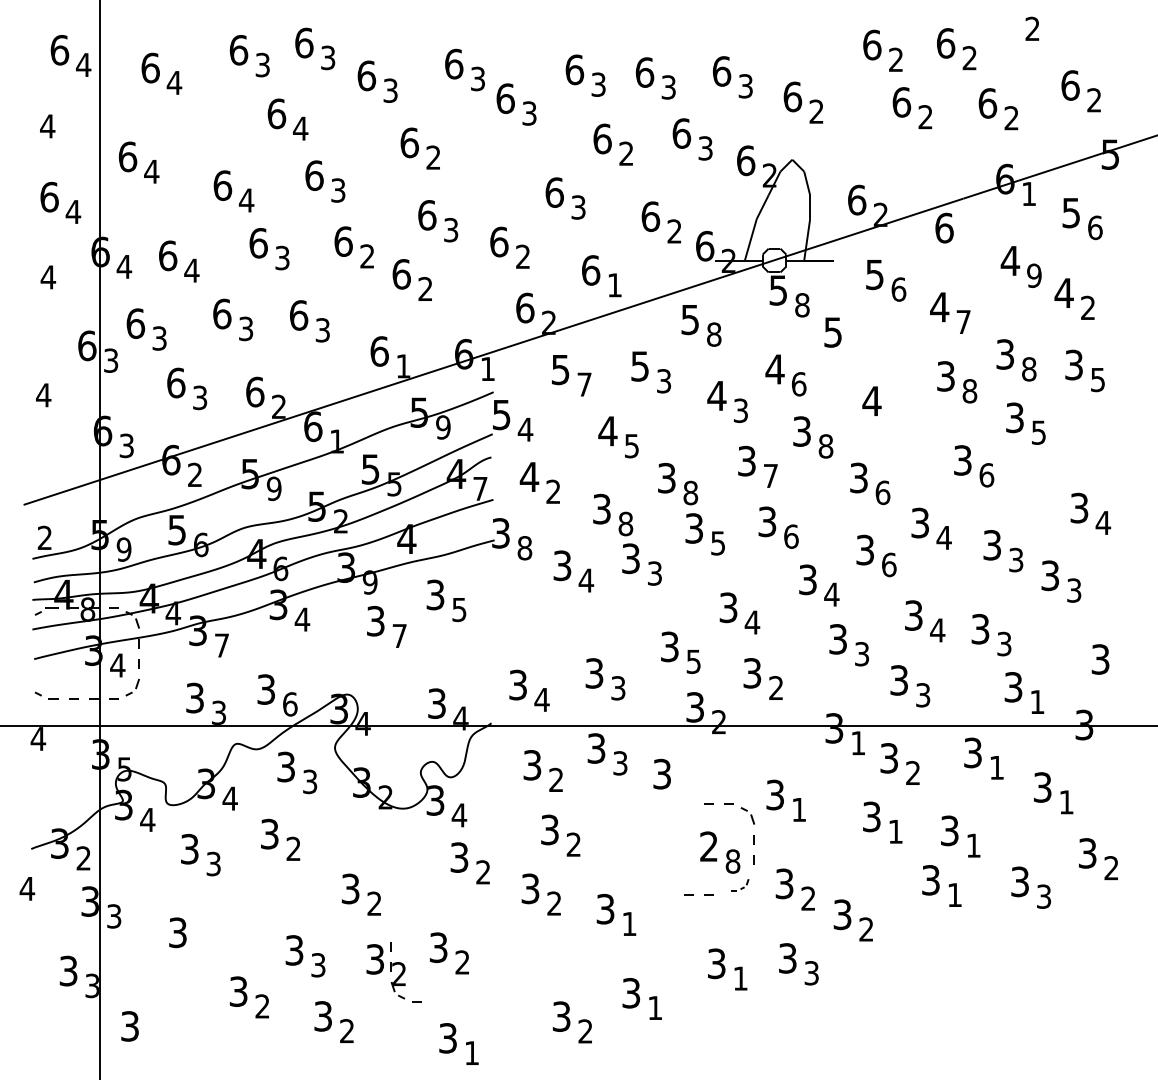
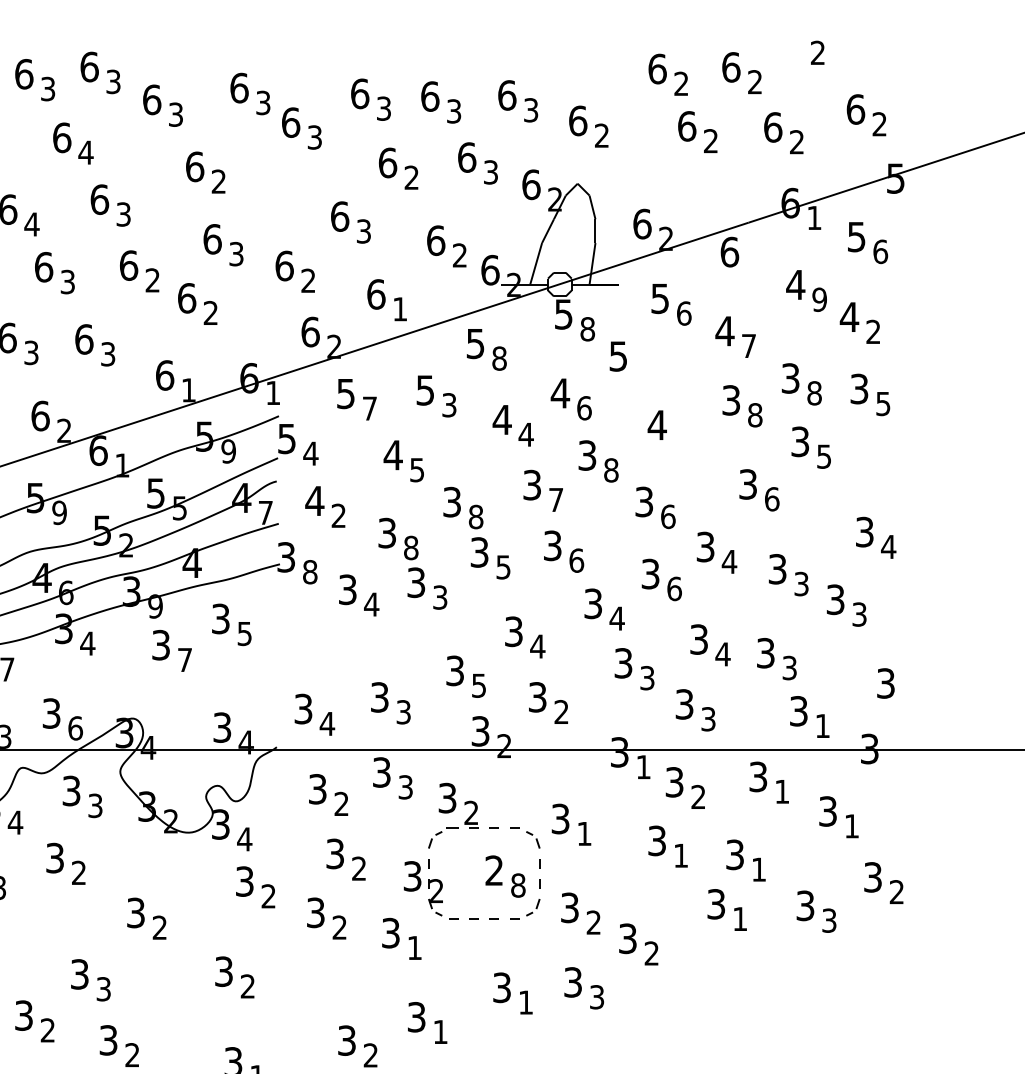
text: (740, 410) -> (525, 434), 3 -> 4
part: (667, 800) -> (452, 824), added
part: (739, 885) -> (524, 909), size x1.67
part: (393, 972) -> (430, 889), moved

